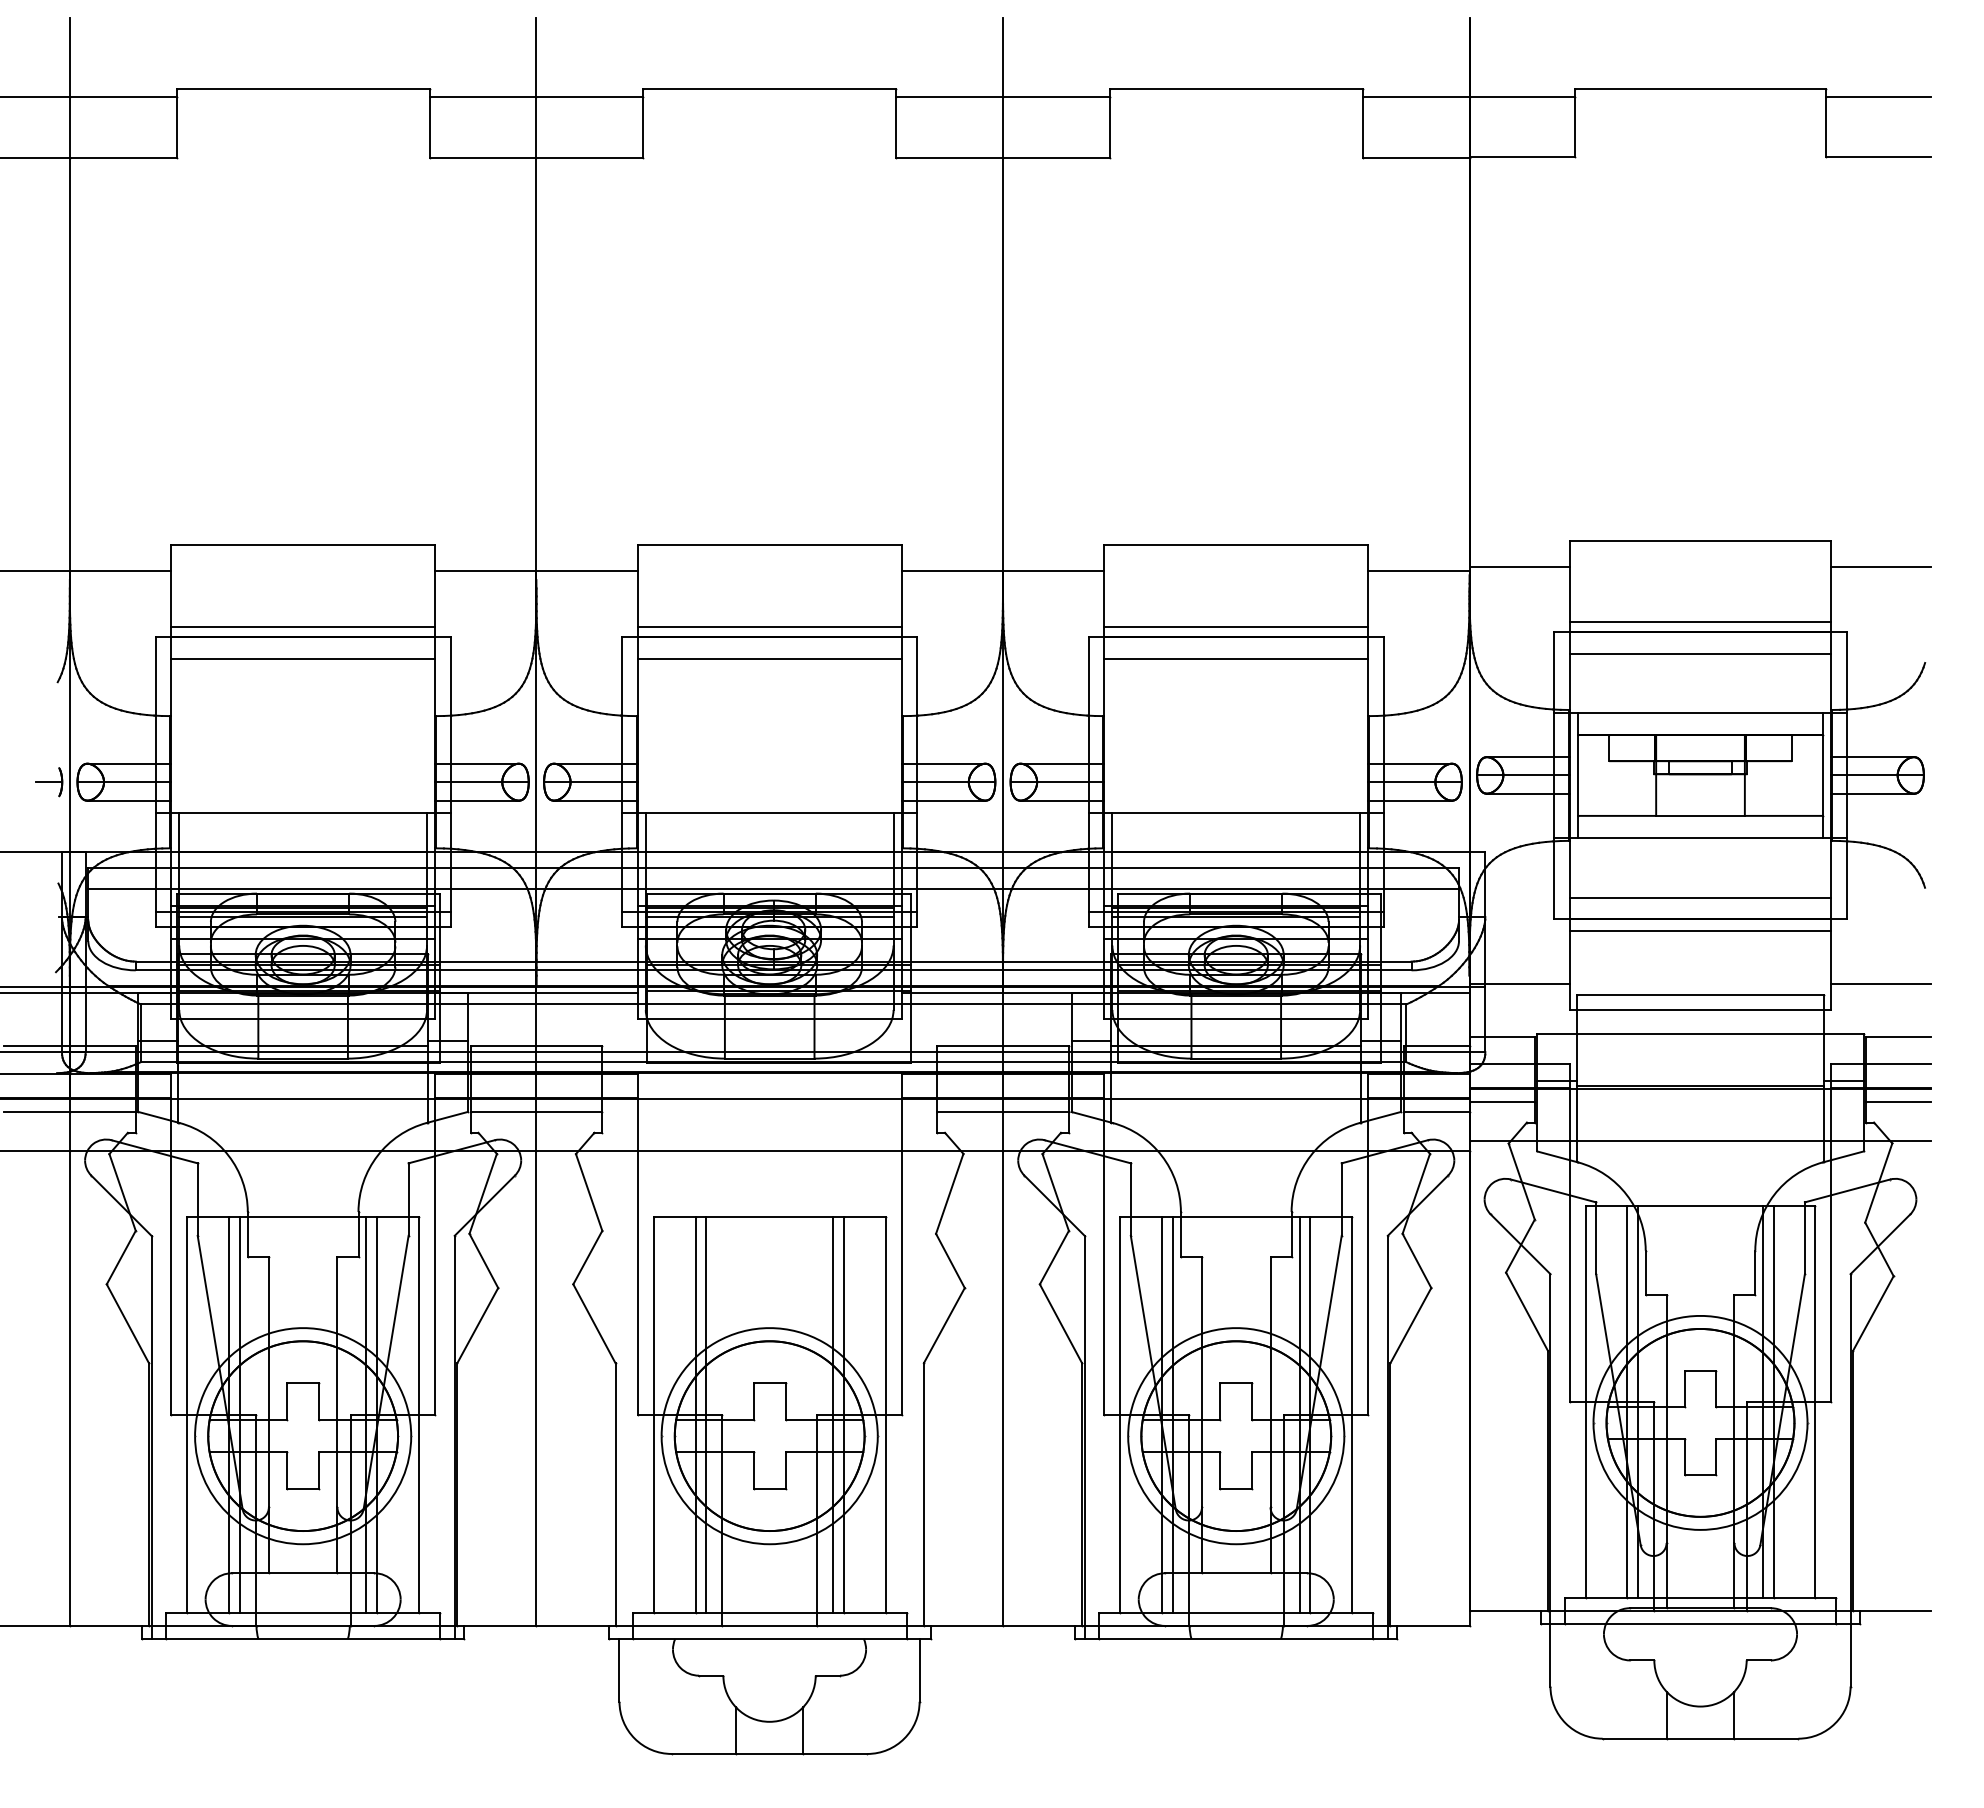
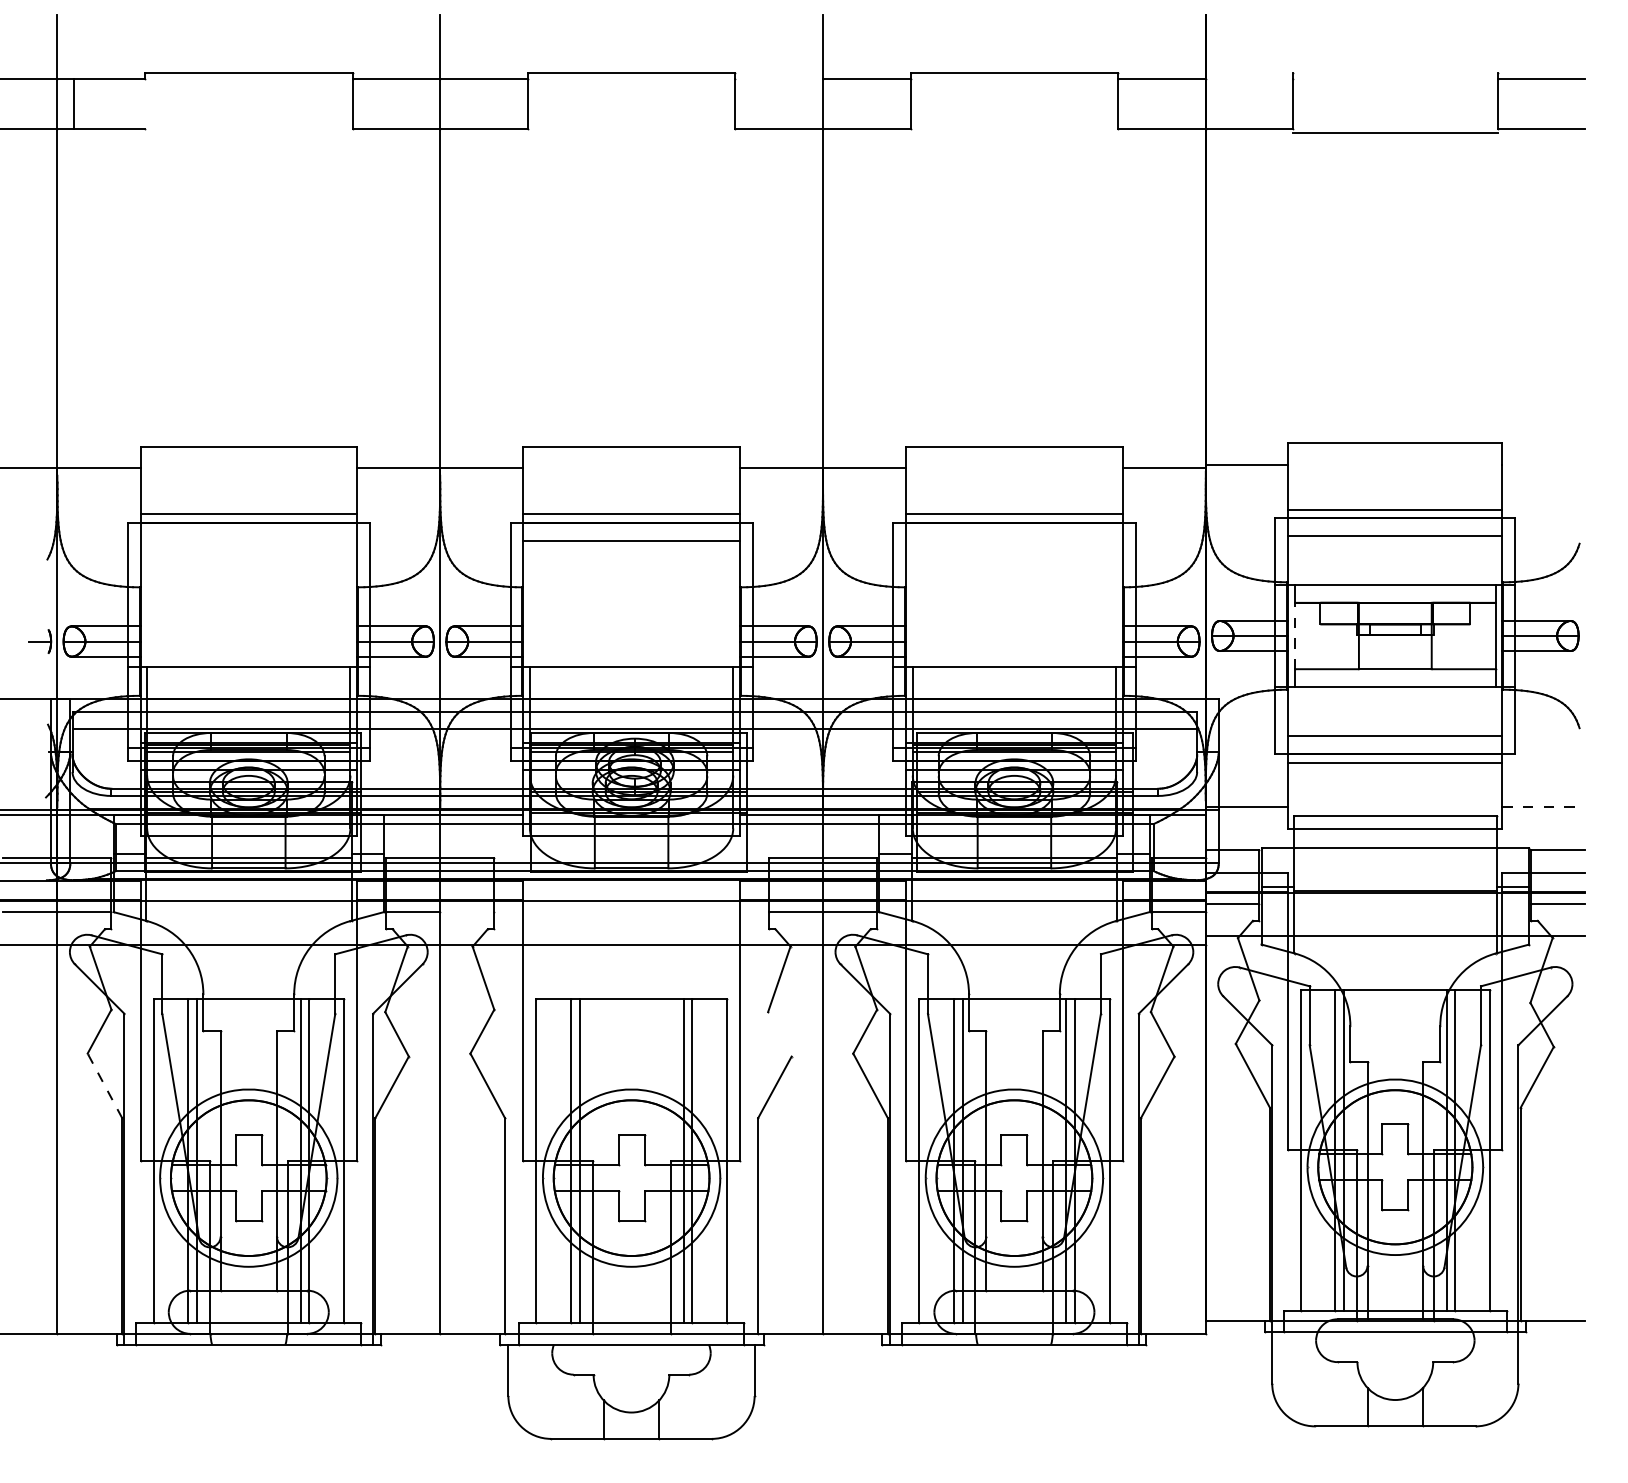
line: (1700, 89) -> (1395, 133), moved
line: (949, 97) -> (779, 79), removed
line: (1522, 97) -> (1249, 79), removed
line: (176, 127) -> (73, 104), moved
line: (1881, 566) -> (1543, 464), removed
line: (302, 659) -> (248, 540), removed
line: (1236, 659) -> (1014, 540), removed
line: (1577, 774) -> (1294, 635), solid -> dashed
line: (1881, 984) -> (1543, 807), solid -> dashed
line: (569, 1111) -> (467, 911), removed
line: (950, 1260) -> (779, 1034), removed
line: (127, 1323) -> (104, 1085), solid -> dashed

